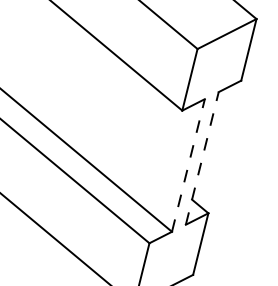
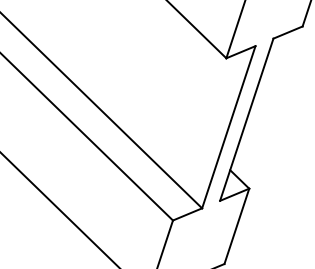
line: (202, 157) -> (247, 118), dashed -> solid
line: (188, 165) -> (228, 127), dashed -> solid

